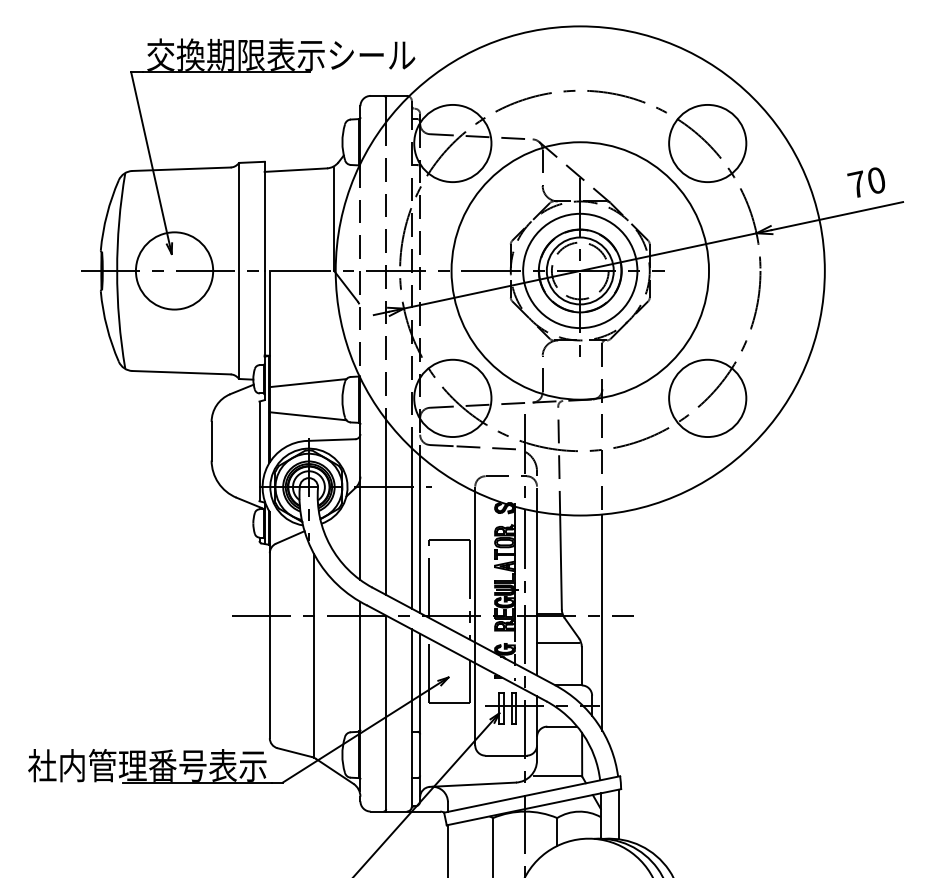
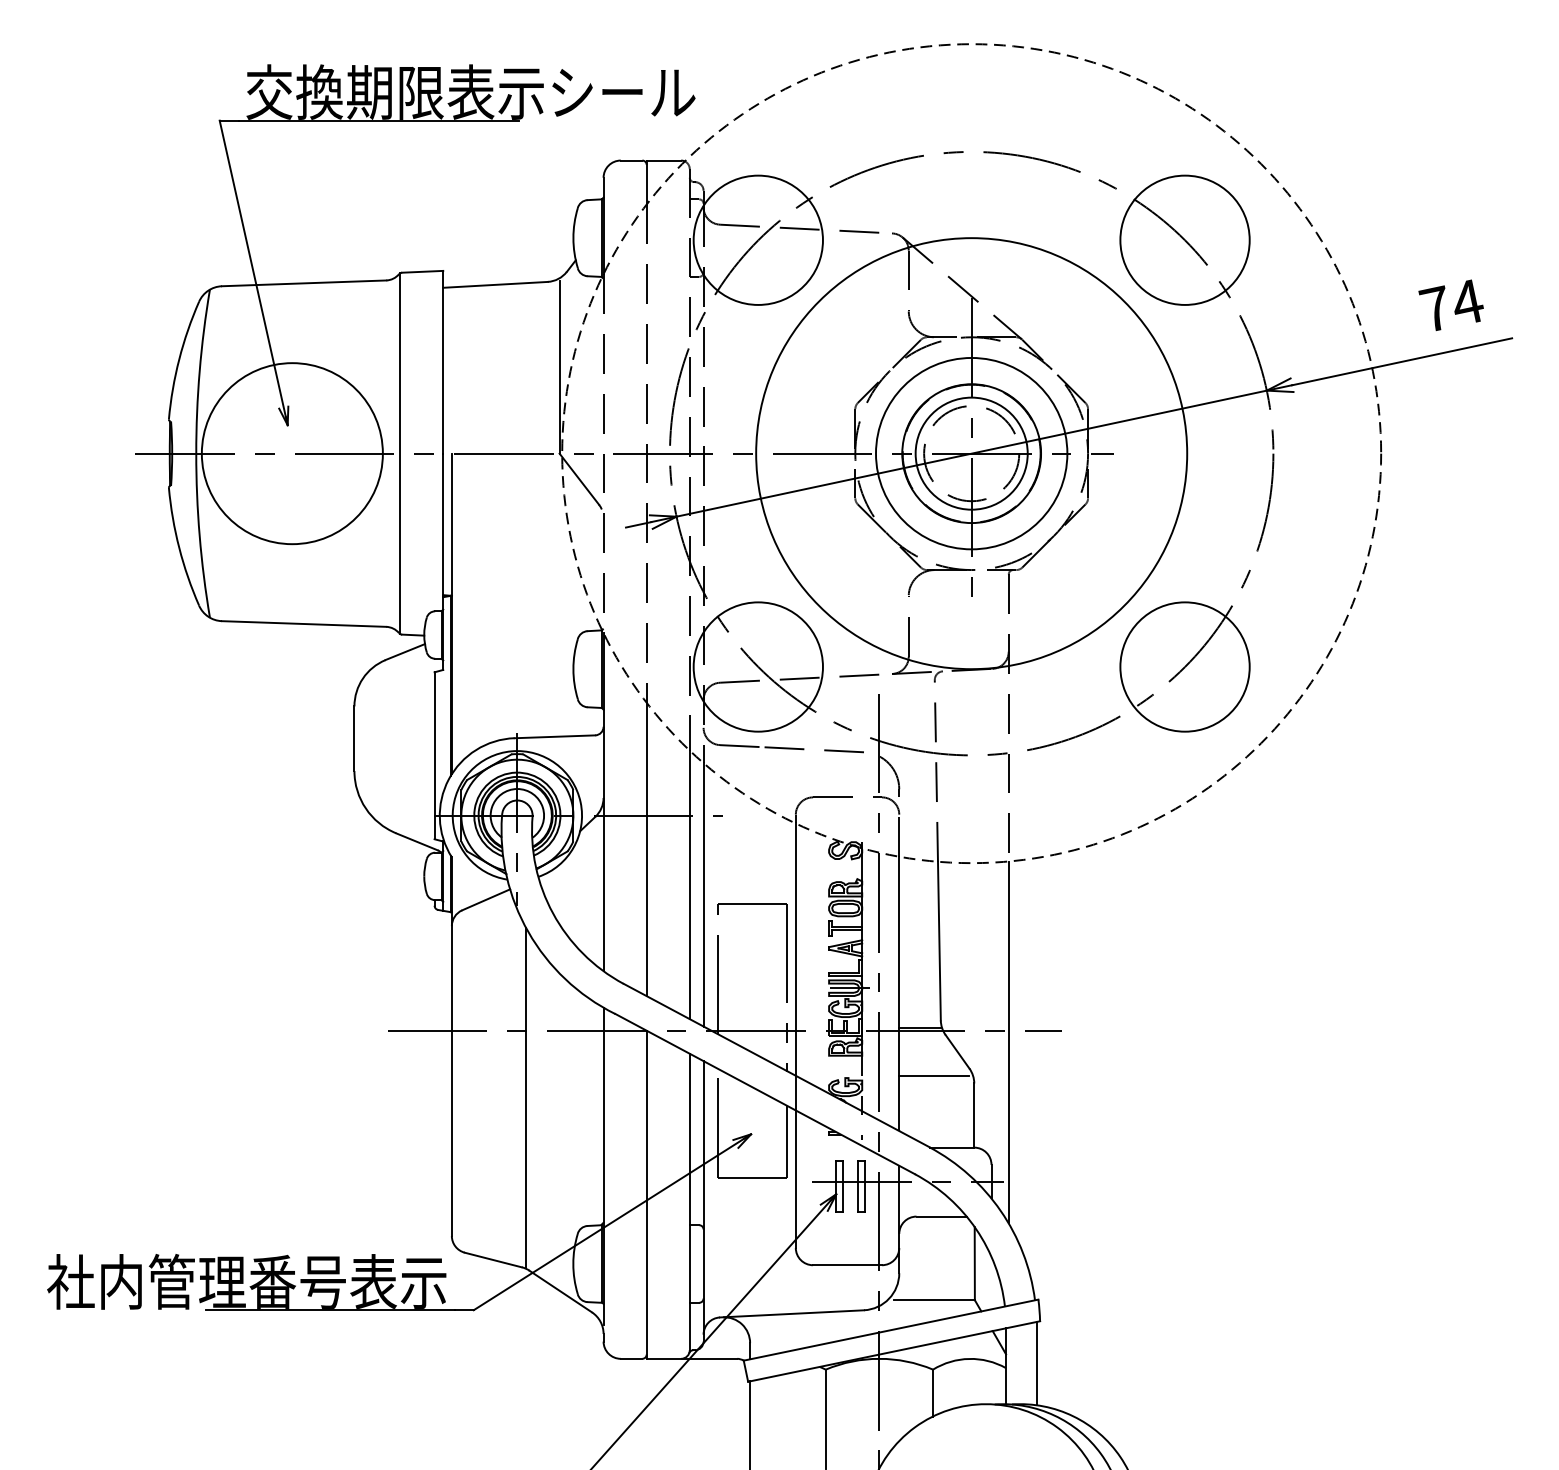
text: (877, 180) -> (1469, 302), 70 -> 74
circle: (174, 270) -> (292, 452), size x1.4
circle: (579, 270) -> (970, 452), solid -> dashed
line: (307, 383) -> (514, 642), removed
line: (307, 416) -> (514, 697), removed

